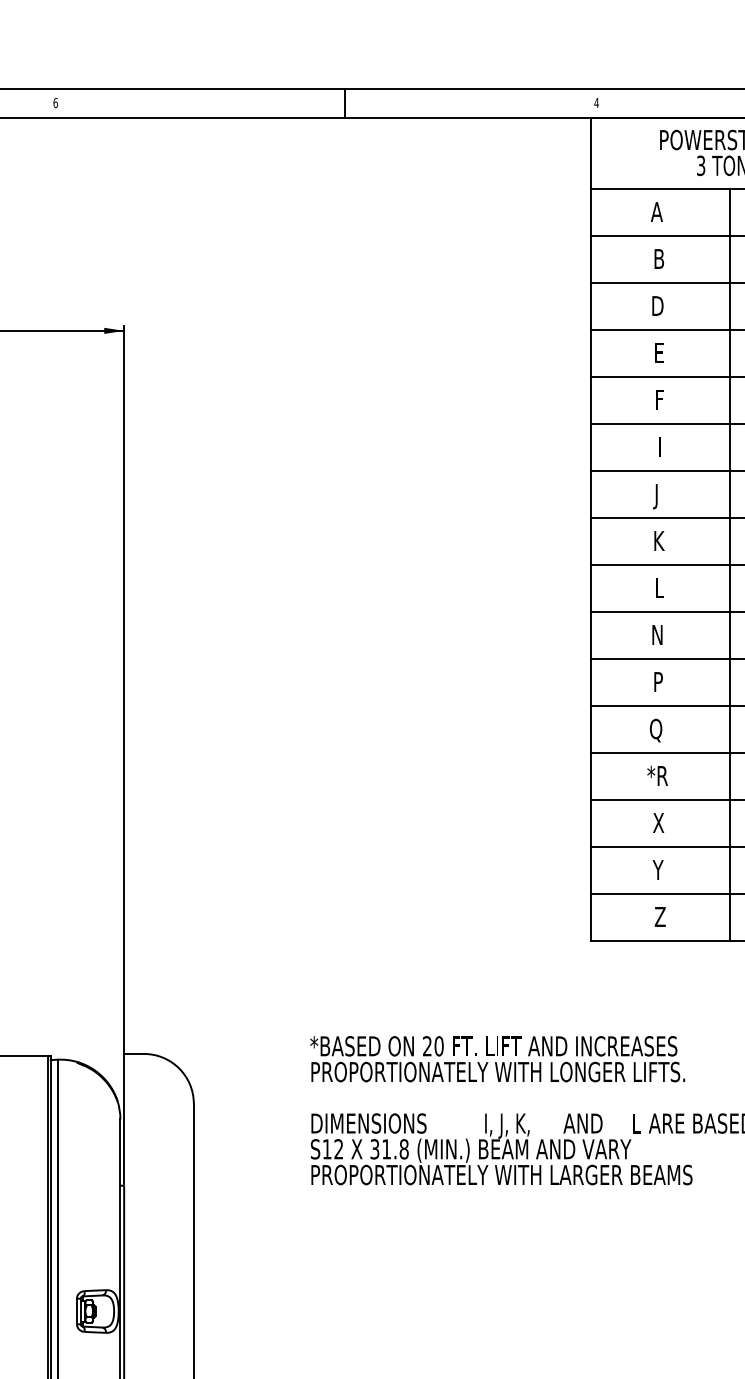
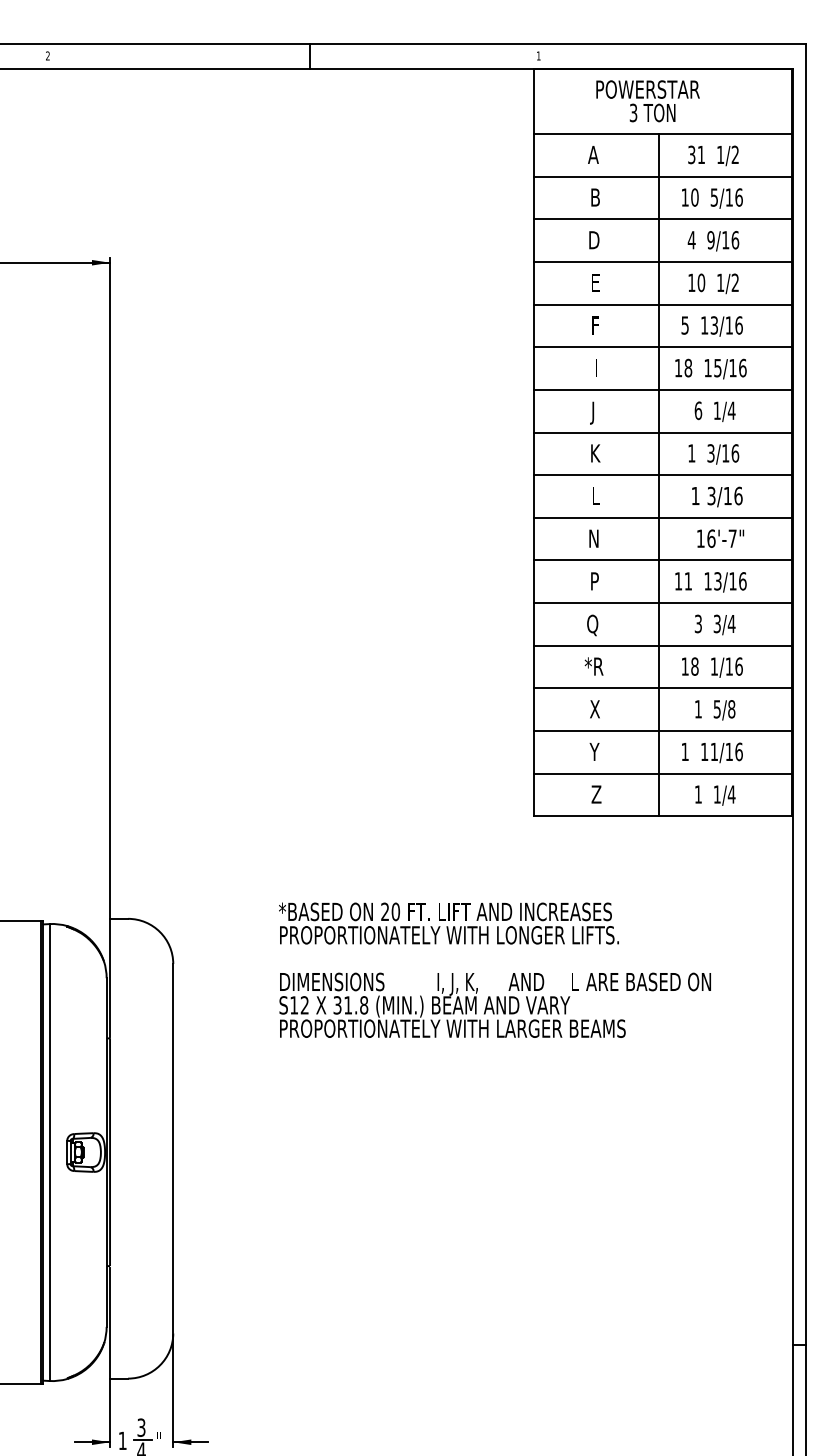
text: (55, 102) -> (47, 55), 6 -> 2
text: (596, 102) -> (538, 55), 4 -> 1

